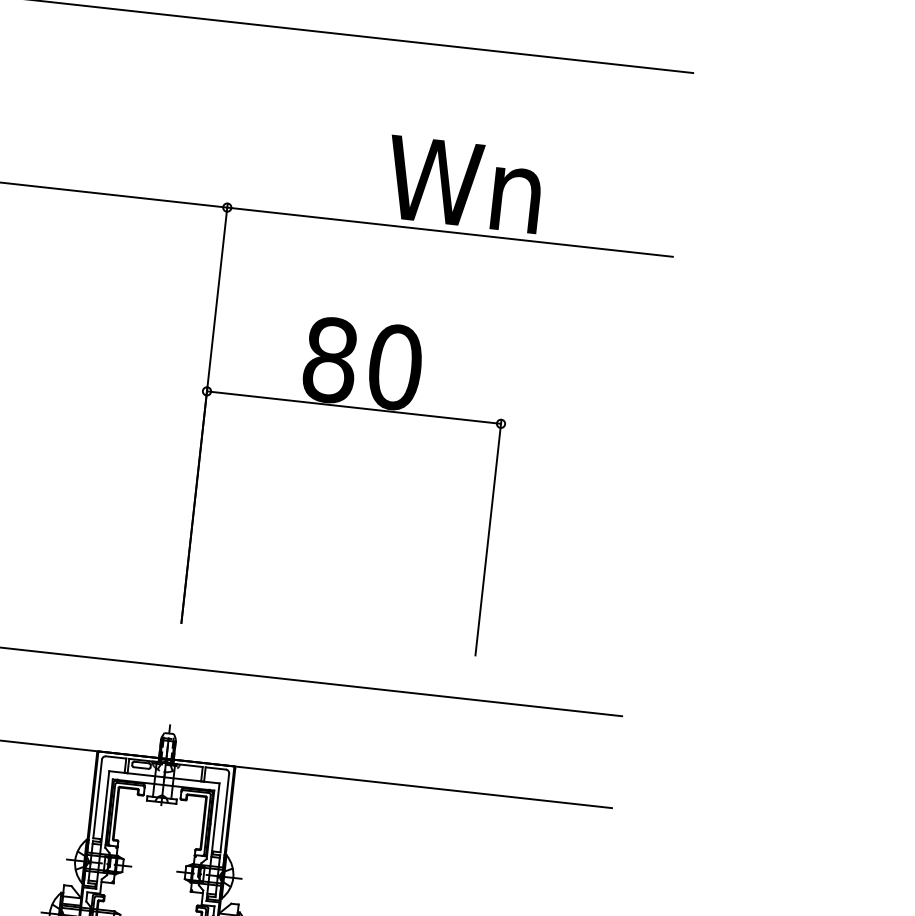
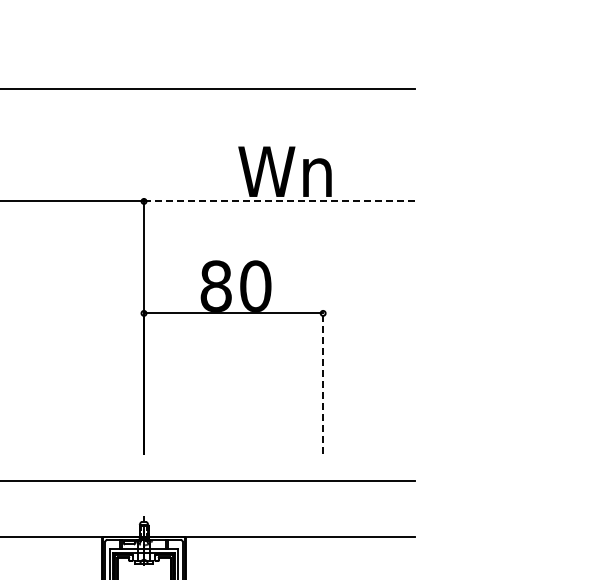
line: (449, 232) -> (279, 201), solid -> dashed
line: (489, 537) -> (323, 382), solid -> dashed

